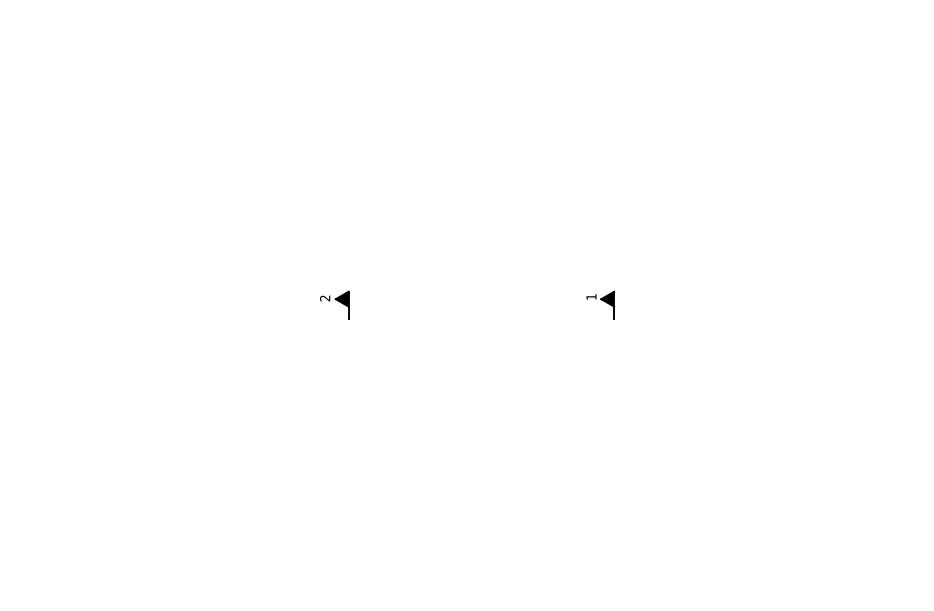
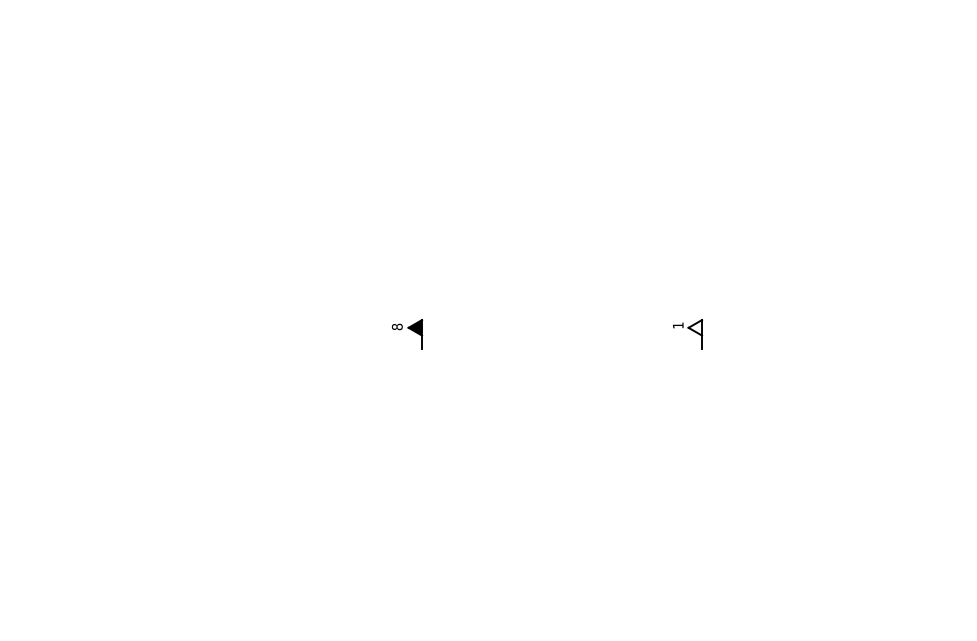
text: (325, 298) -> (397, 327), 2 -> 8
fill: (607, 298) -> (695, 327), removed

